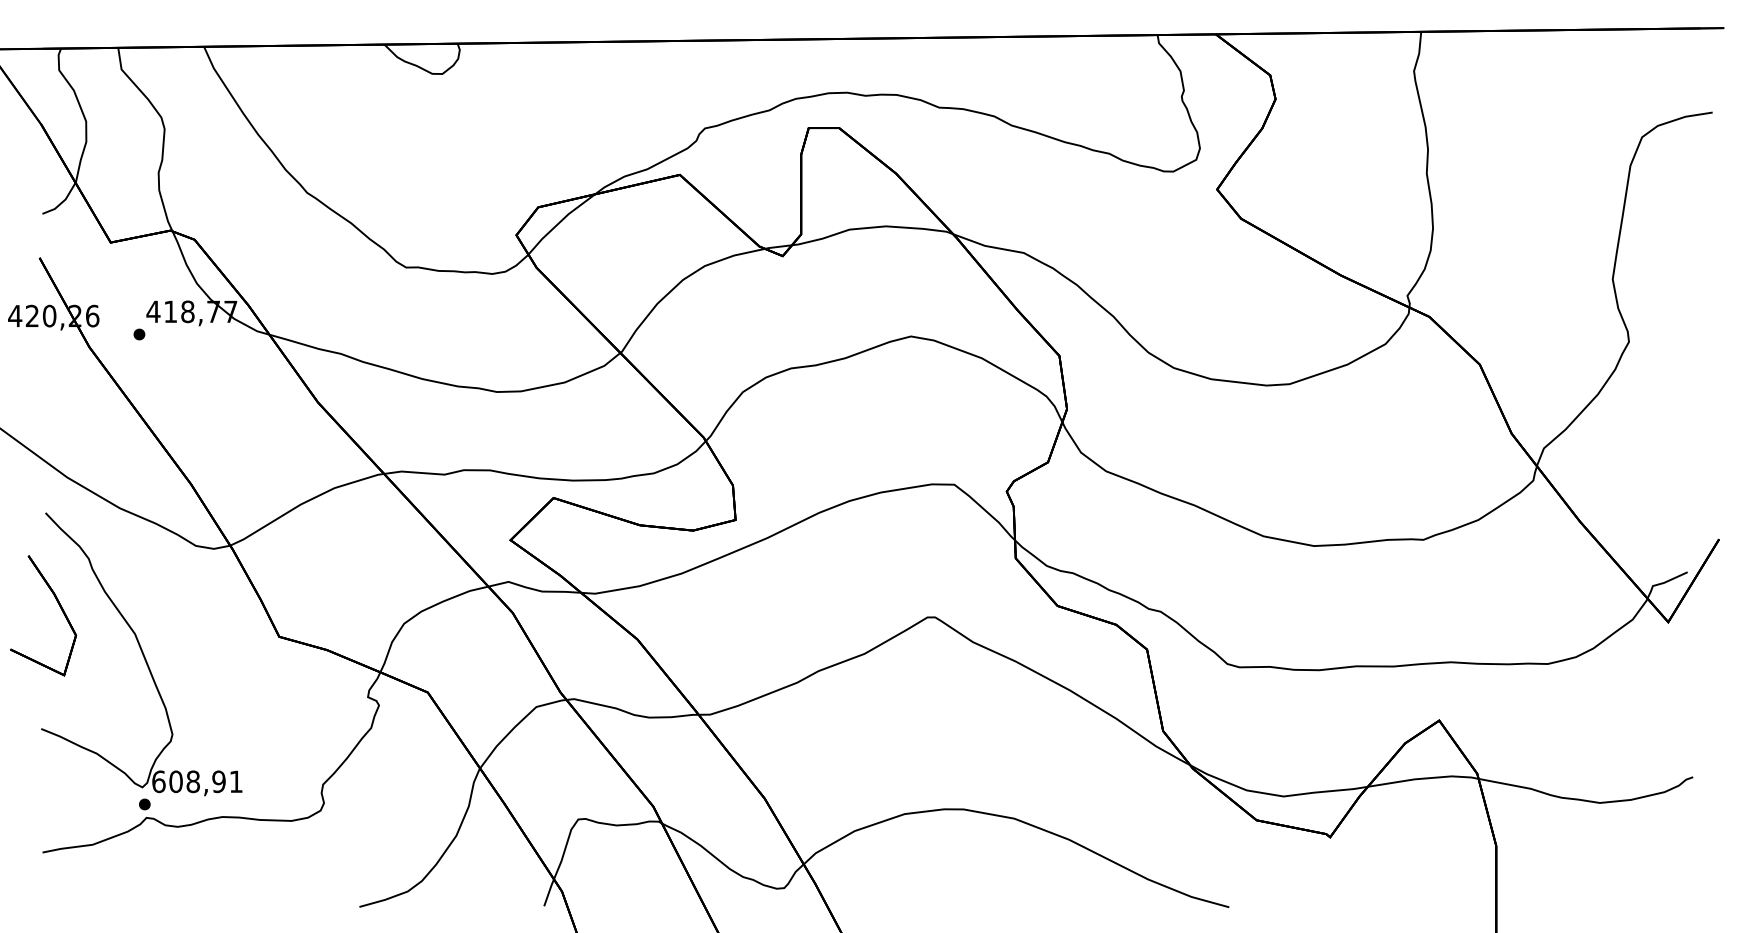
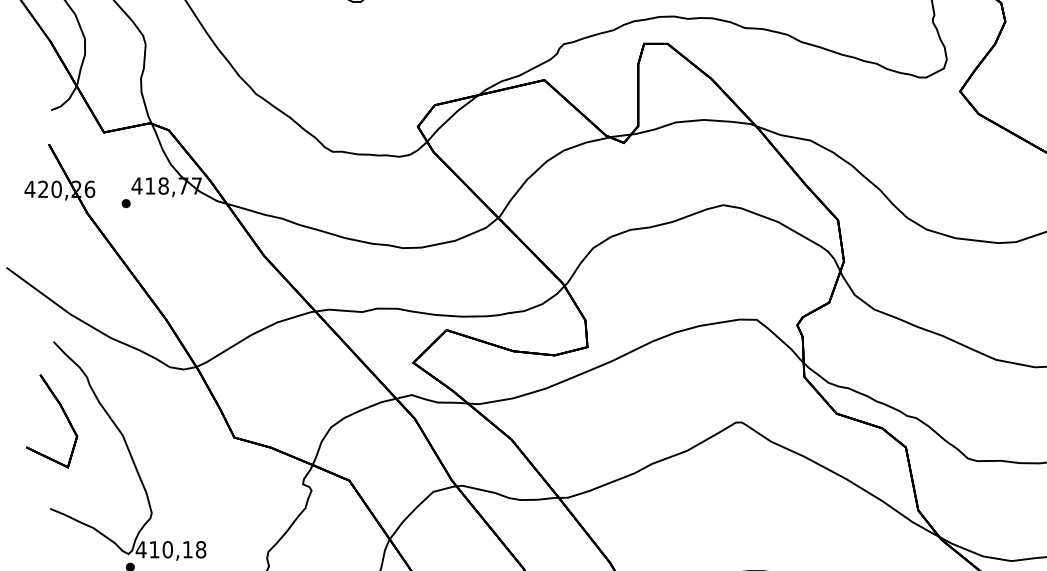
text: (196, 781) -> (170, 549), 608,91 -> 410,18

